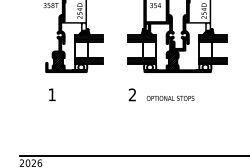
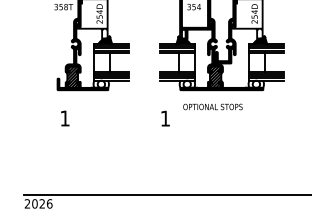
text: (131, 94) -> (164, 118), 2 -> 1
text: (170, 98) -> (212, 106), moved

